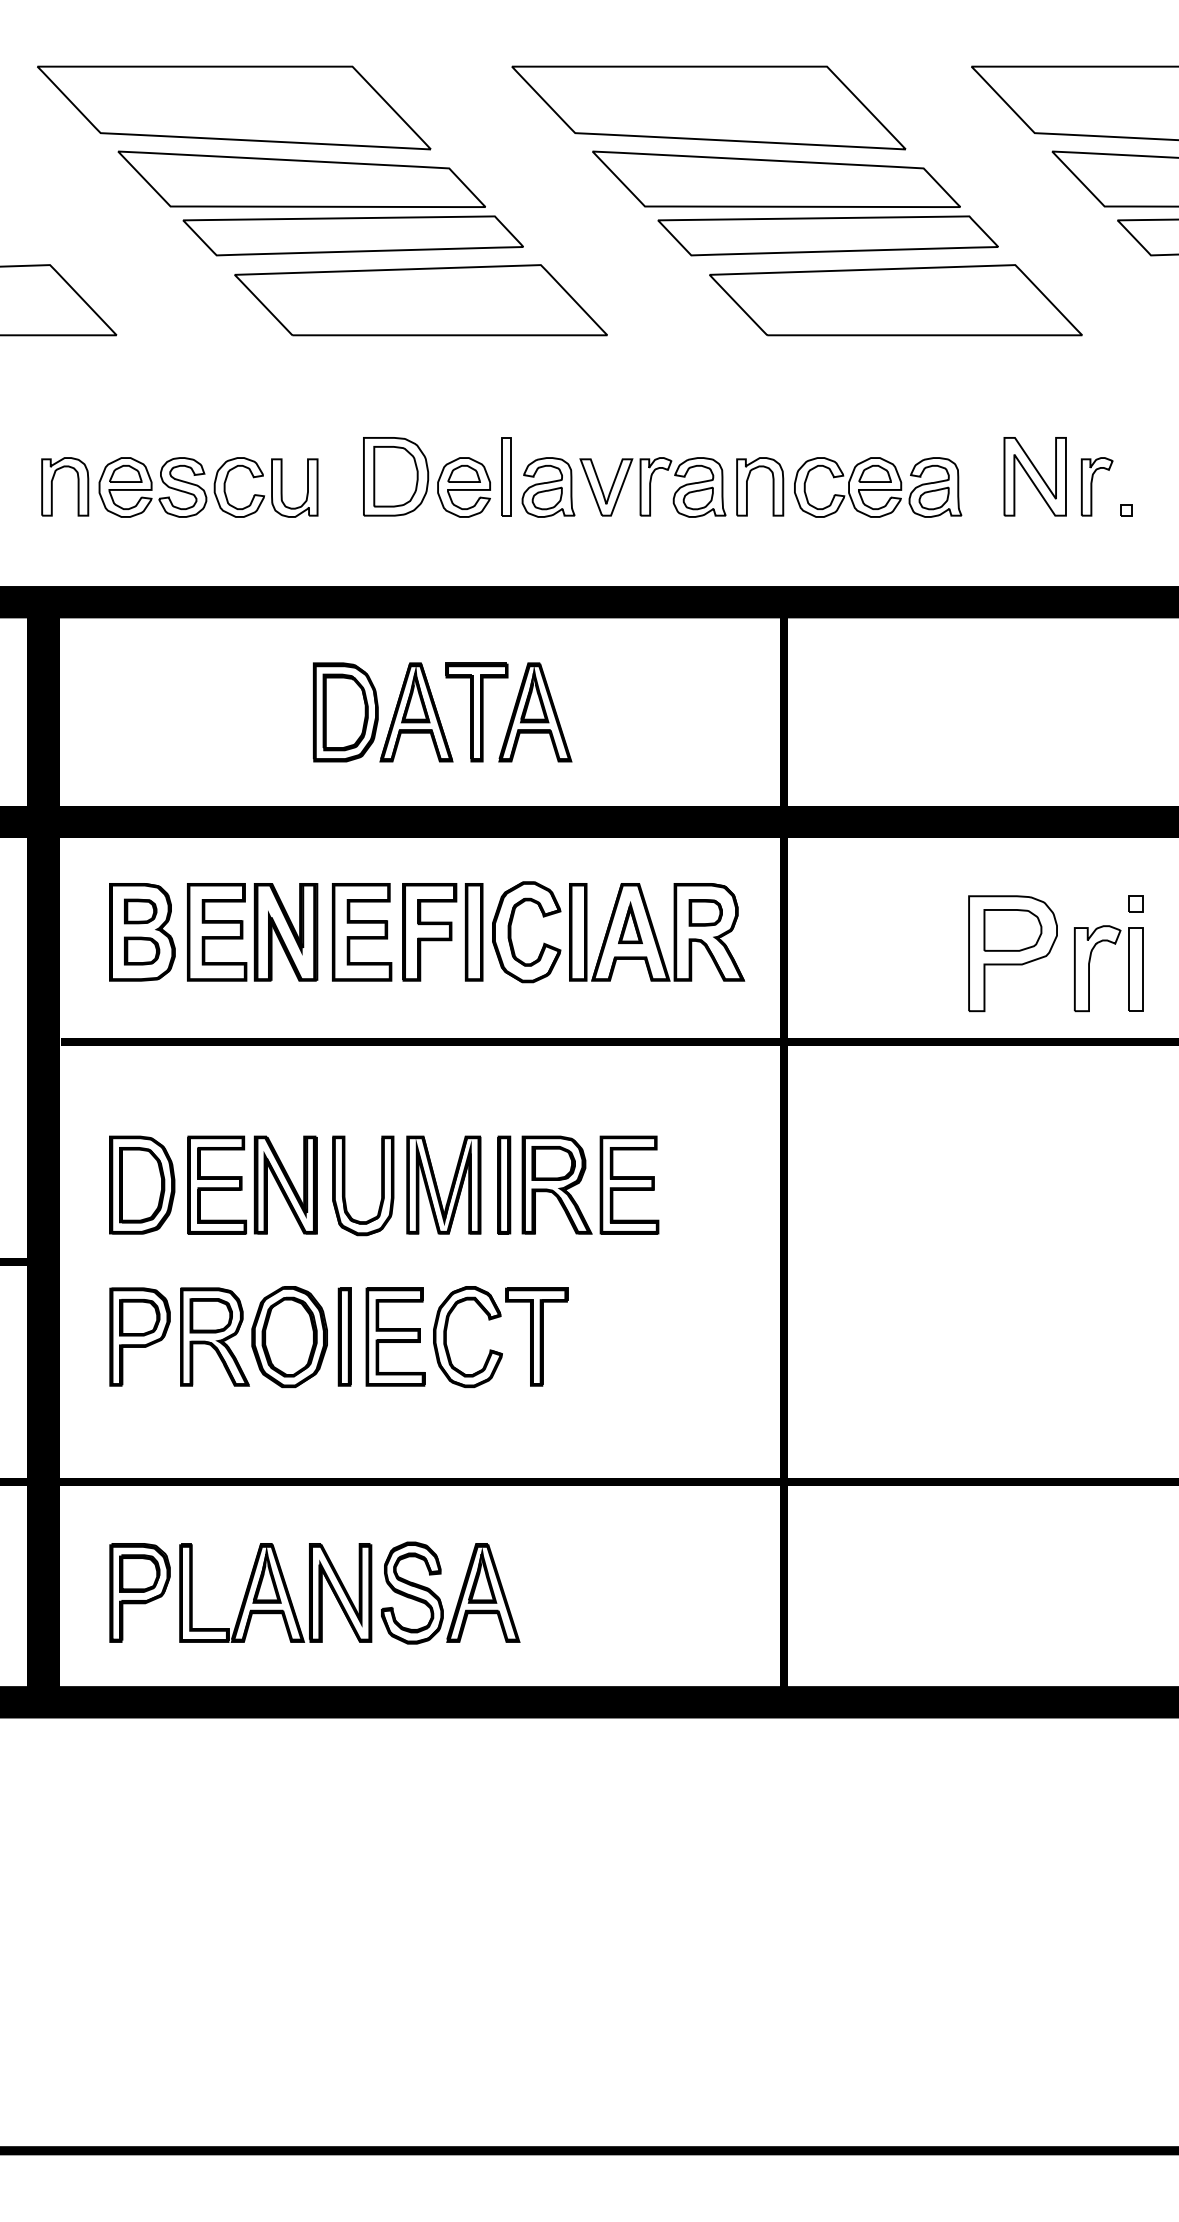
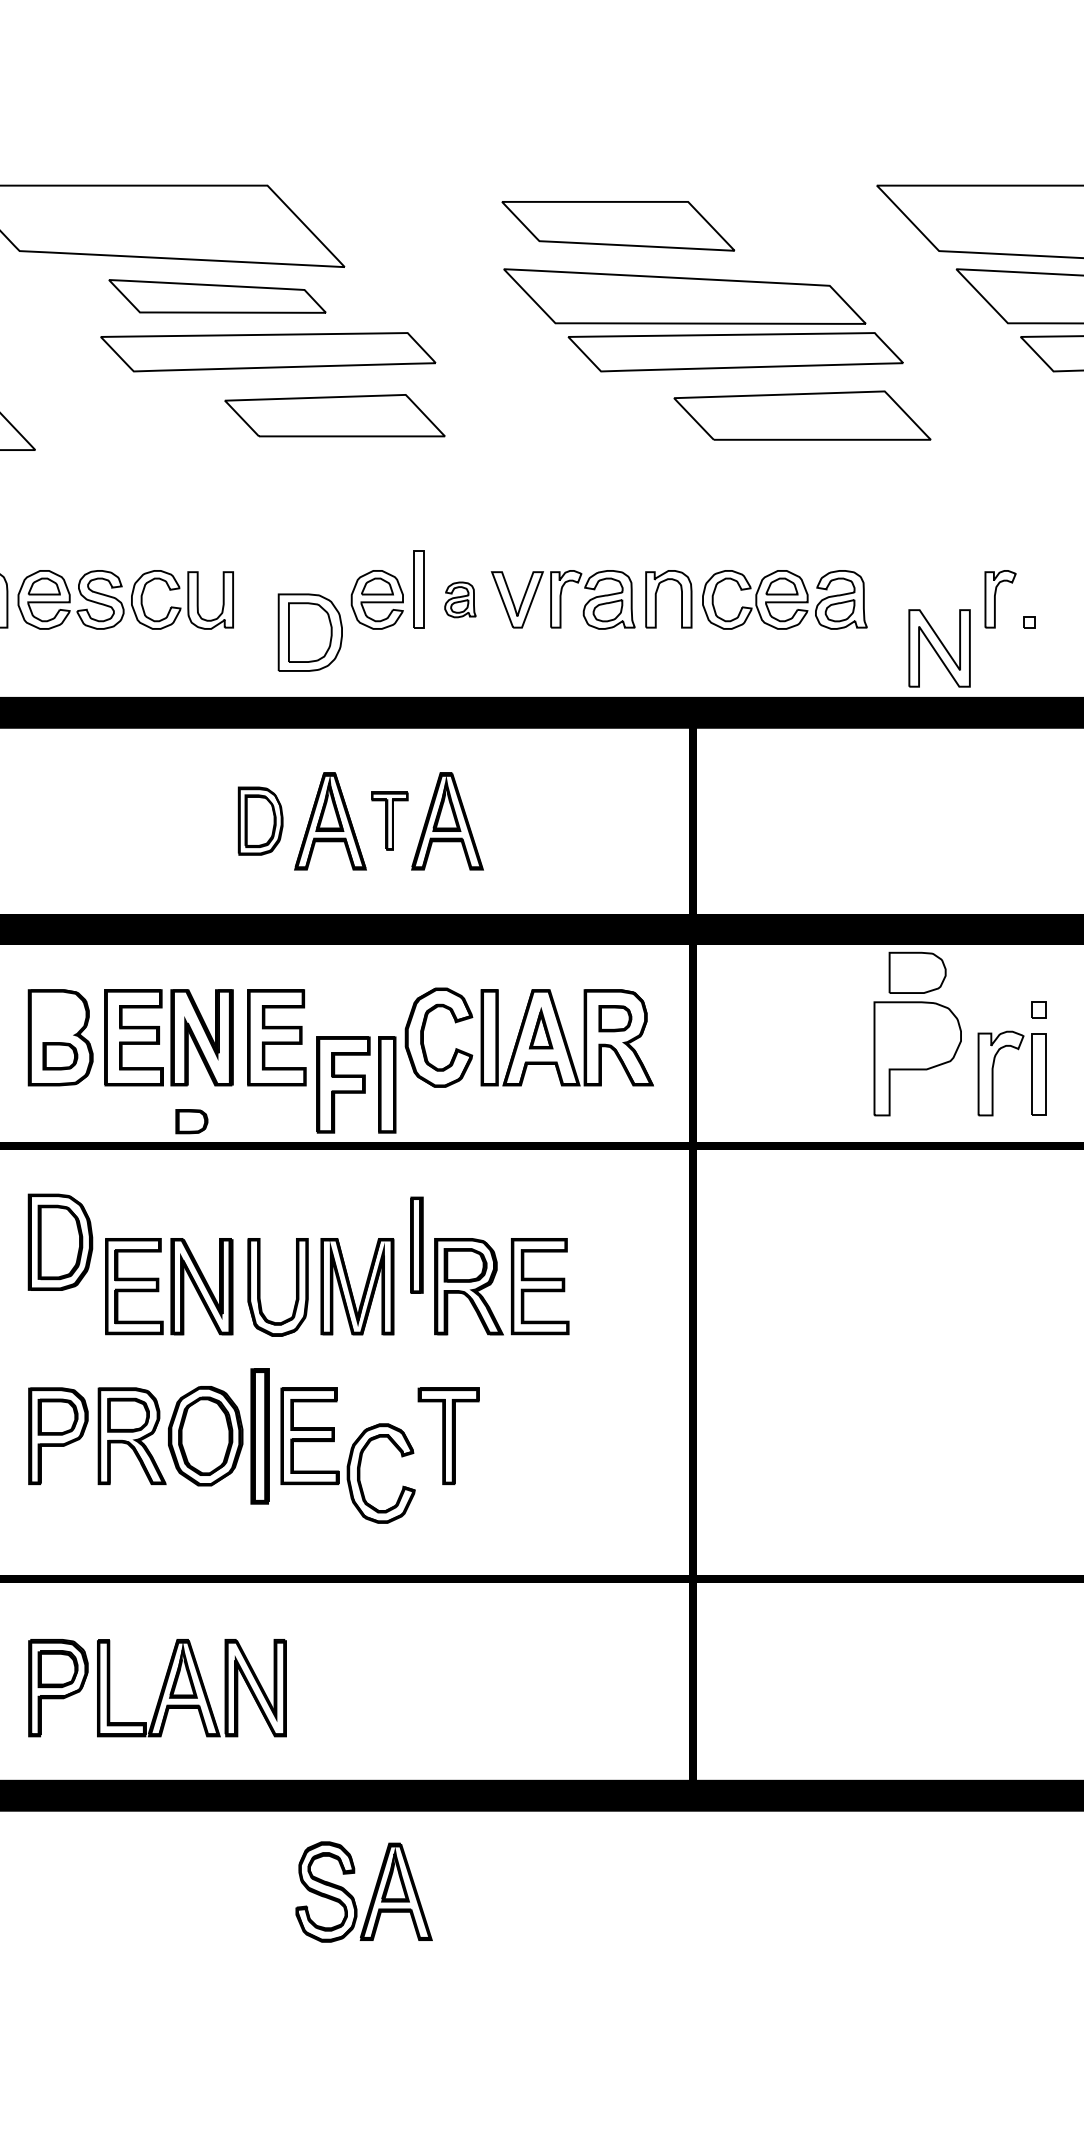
part: (708, 107) -> (617, 225), size x0.6
part: (301, 178) -> (217, 295), size x0.6
part: (420, 300) -> (334, 415), size x0.6
part: (895, 300) -> (802, 415), size x0.7
part: (396, 476) -> (310, 632), moved
part: (1034, 476) -> (938, 648), moved
part: (548, 487) -> (460, 599), size x0.6
part: (345, 712) -> (260, 821), size x0.7
part: (476, 712) -> (389, 821), size x0.6
part: (140, 911) -> (191, 1121), moved
part: (1012, 930) -> (917, 973), moved
part: (442, 932) -> (356, 1085), moved
part: (142, 1184) -> (60, 1241), moved
part: (504, 1184) -> (417, 1244), moved
part: (344, 1336) -> (259, 1435), size x1.4
part: (446, 1337) -> (360, 1474), moved
part: (459, 1594) -> (372, 1893), moved

